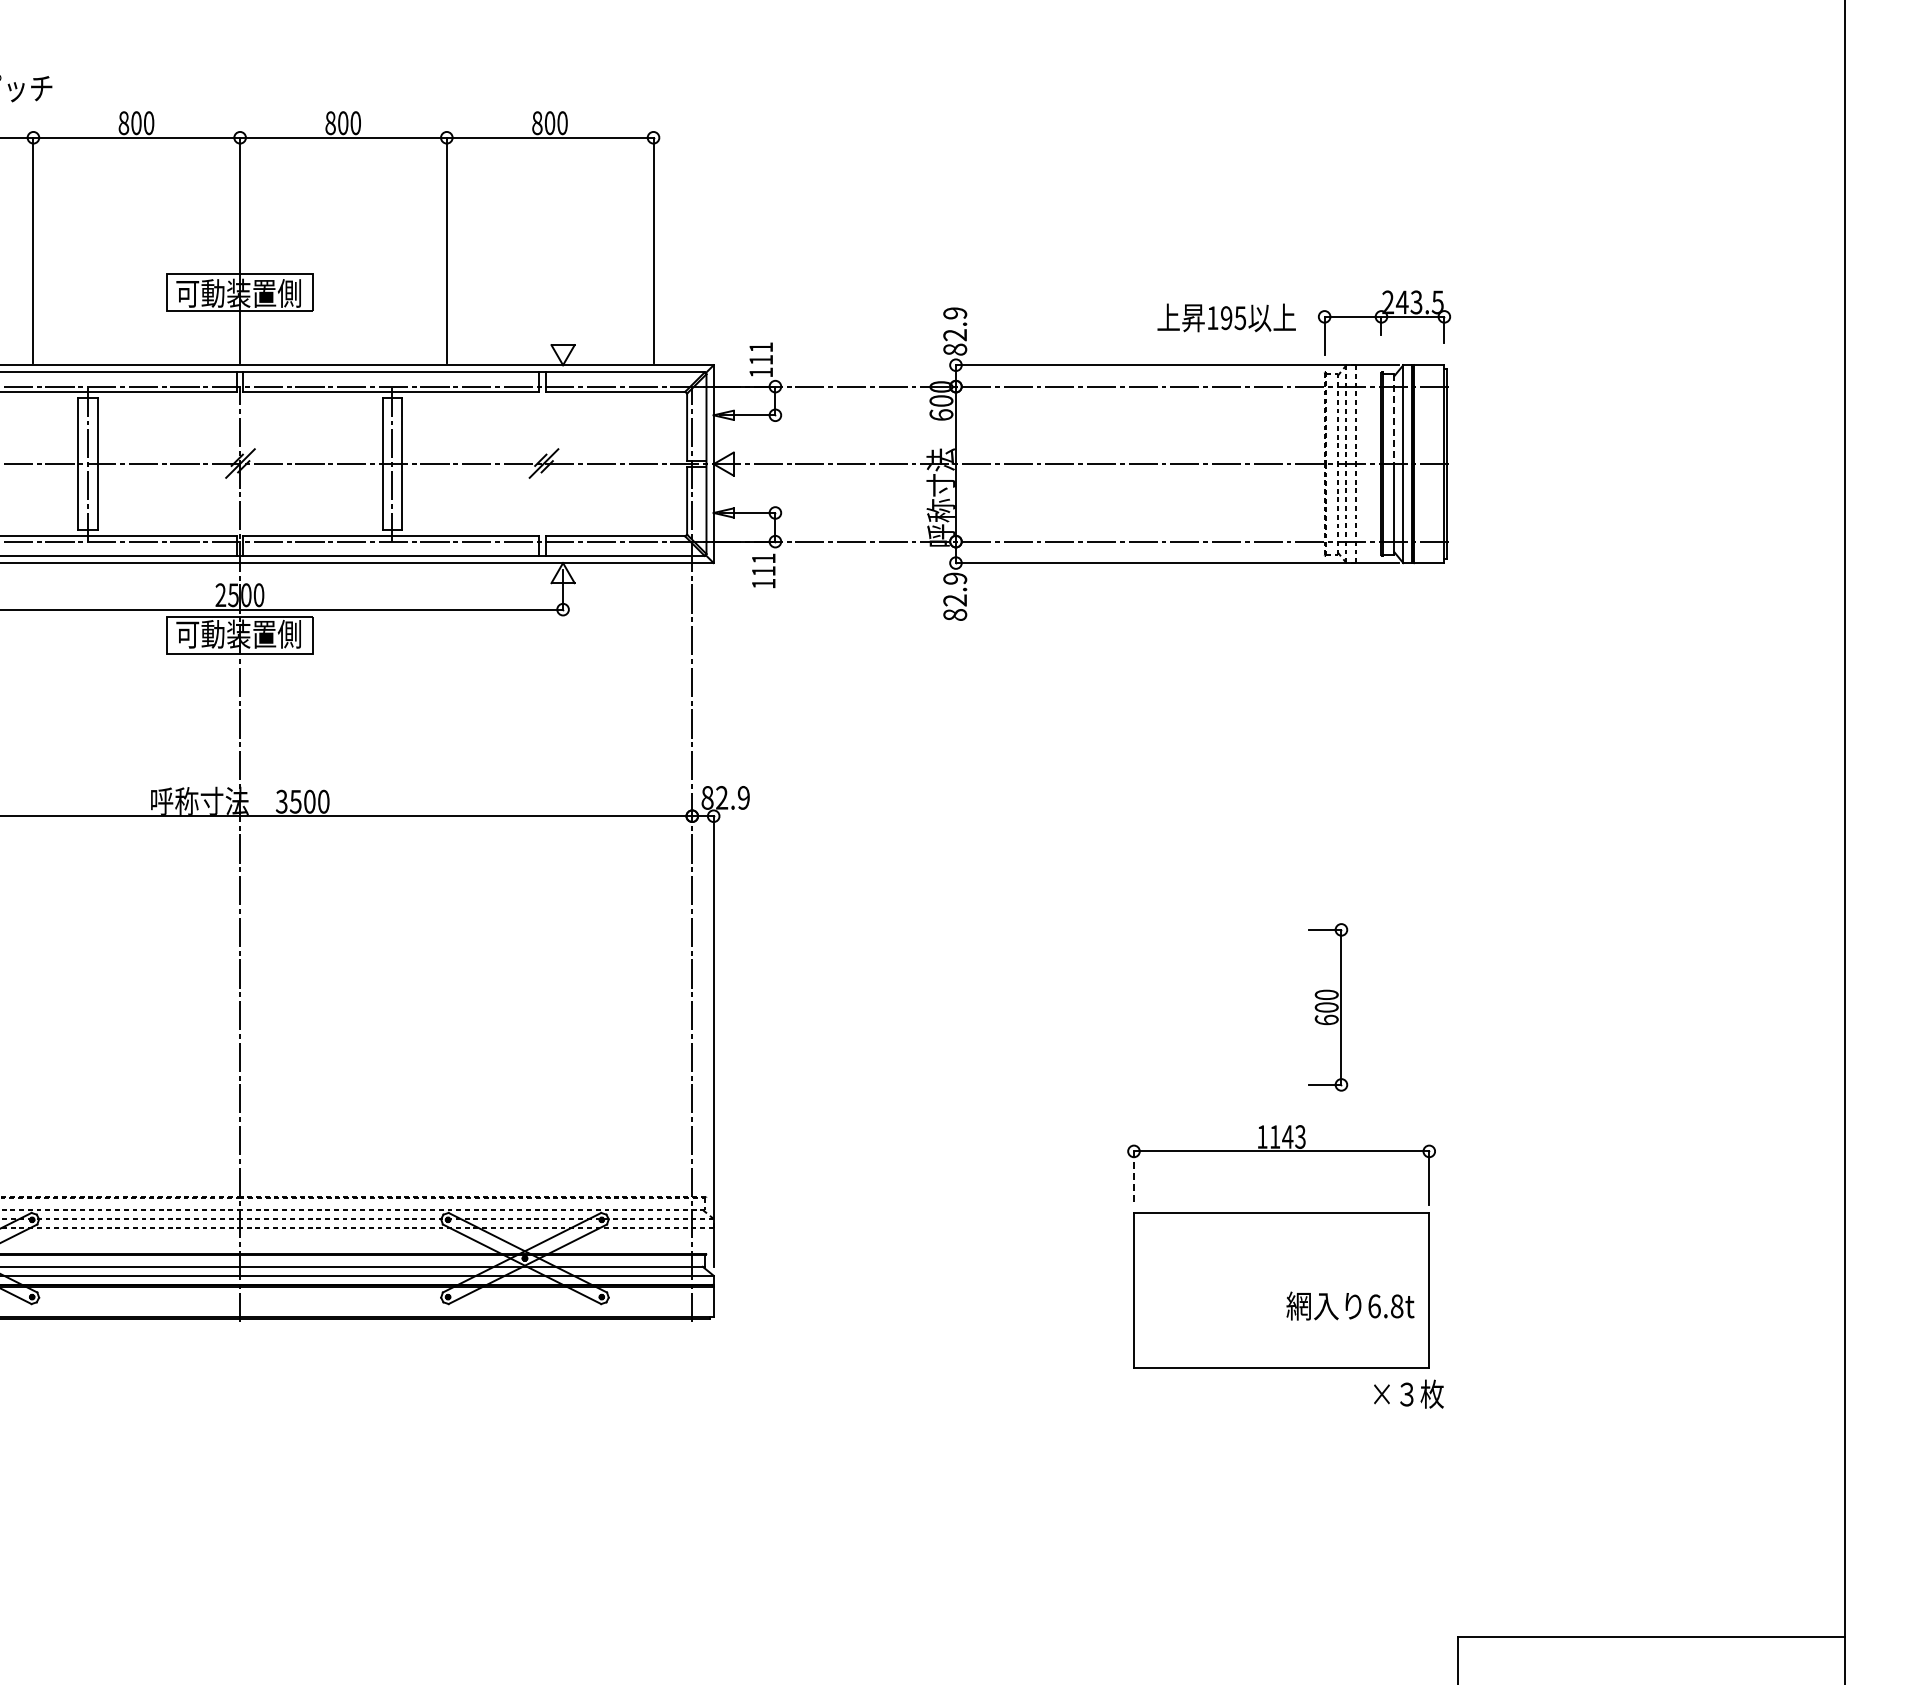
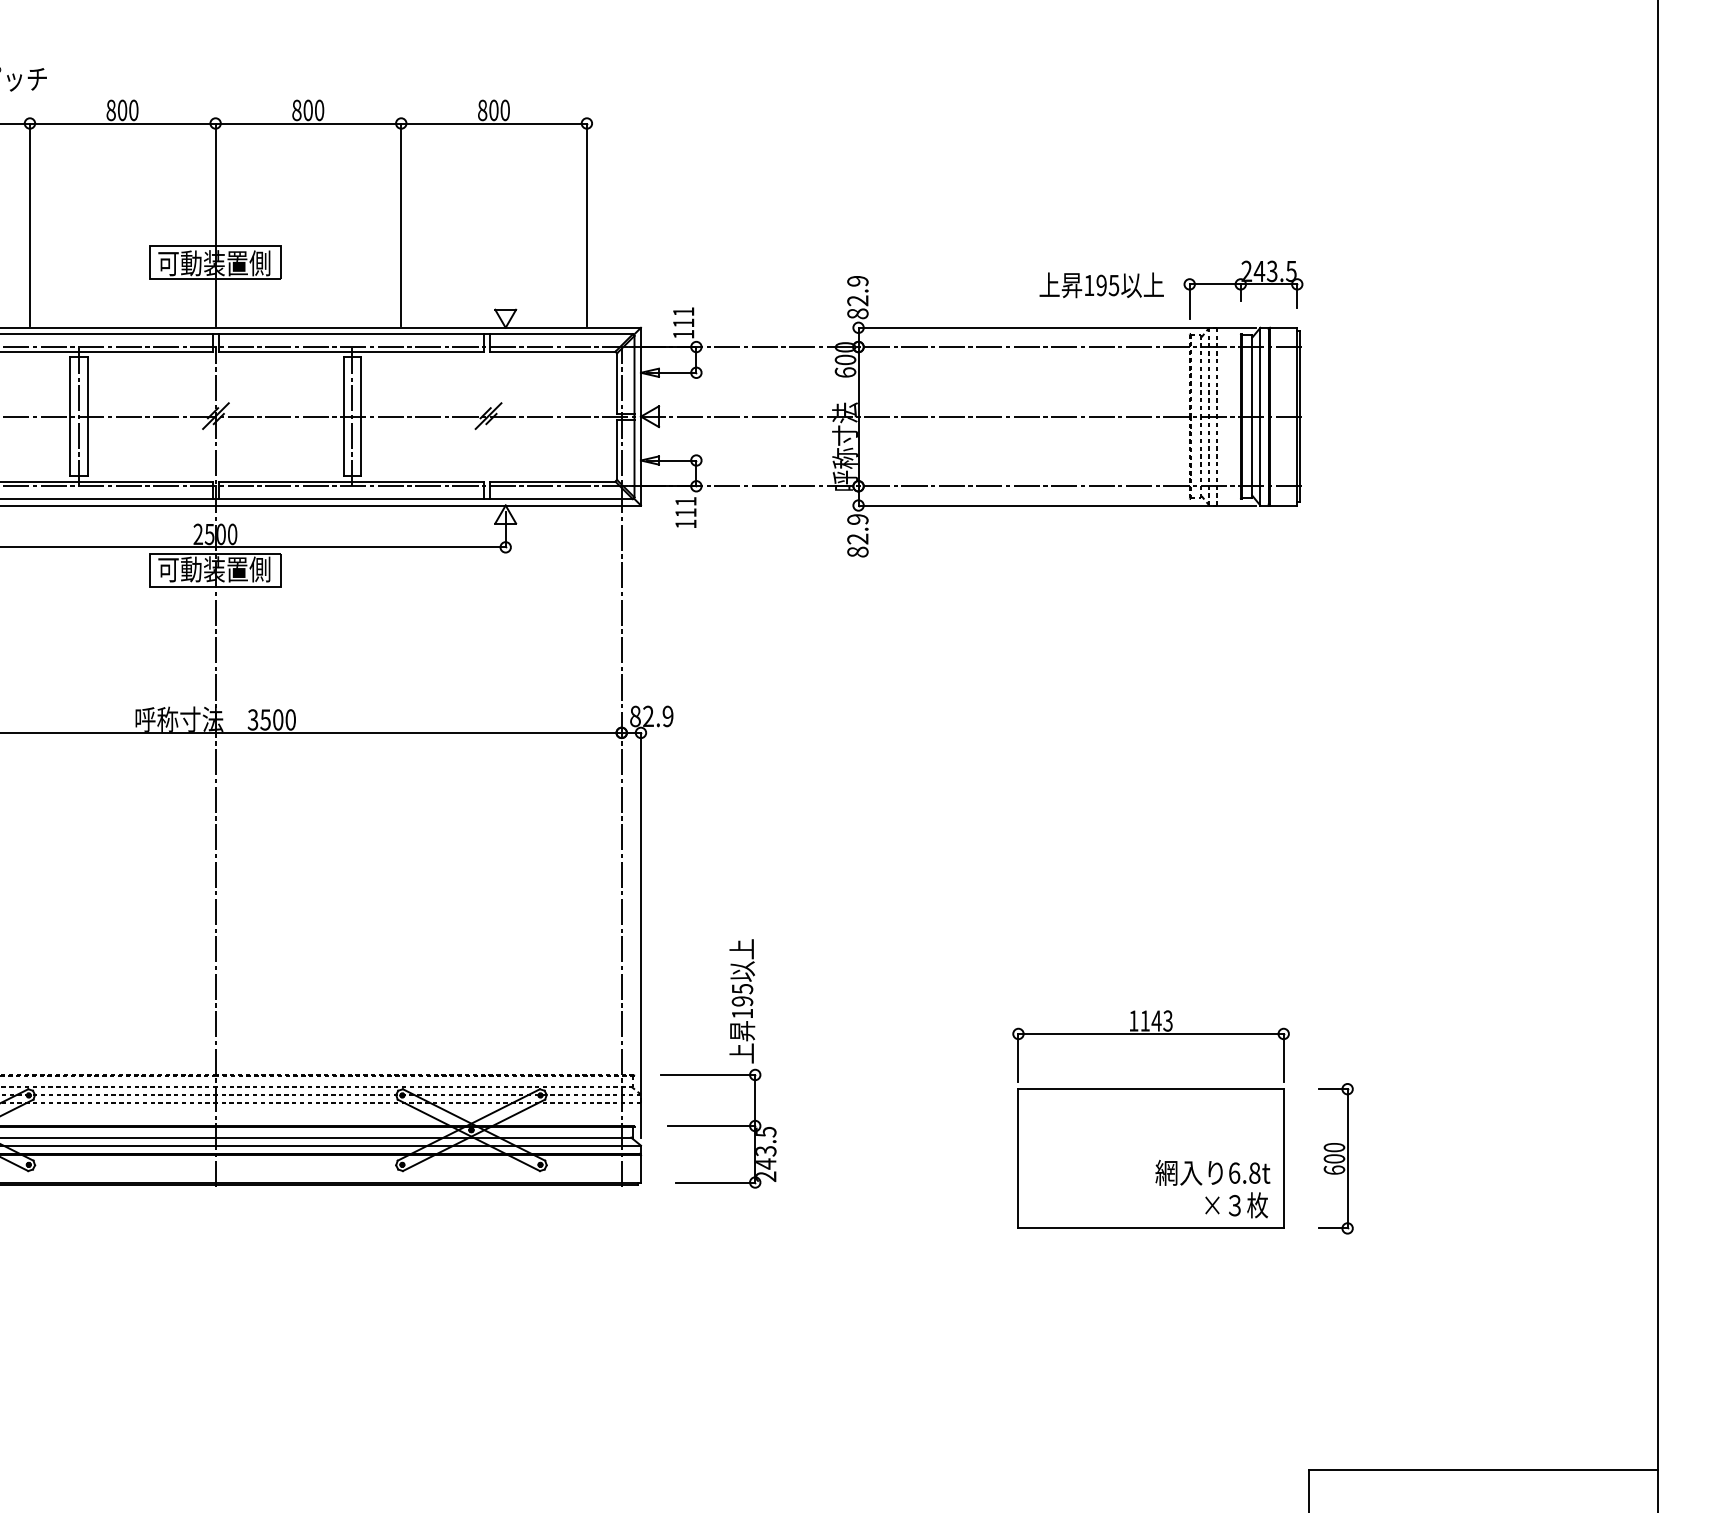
line: (1394, 419) -> (1252, 376), dashed -> solid
part: (1328, 1007) -> (1336, 1158), moved
line: (1133, 1178) -> (1018, 1058), dashed -> solid
part: (799, 1196) -> (718, 1074), added
text: (1408, 1393) -> (1236, 1204), moved

